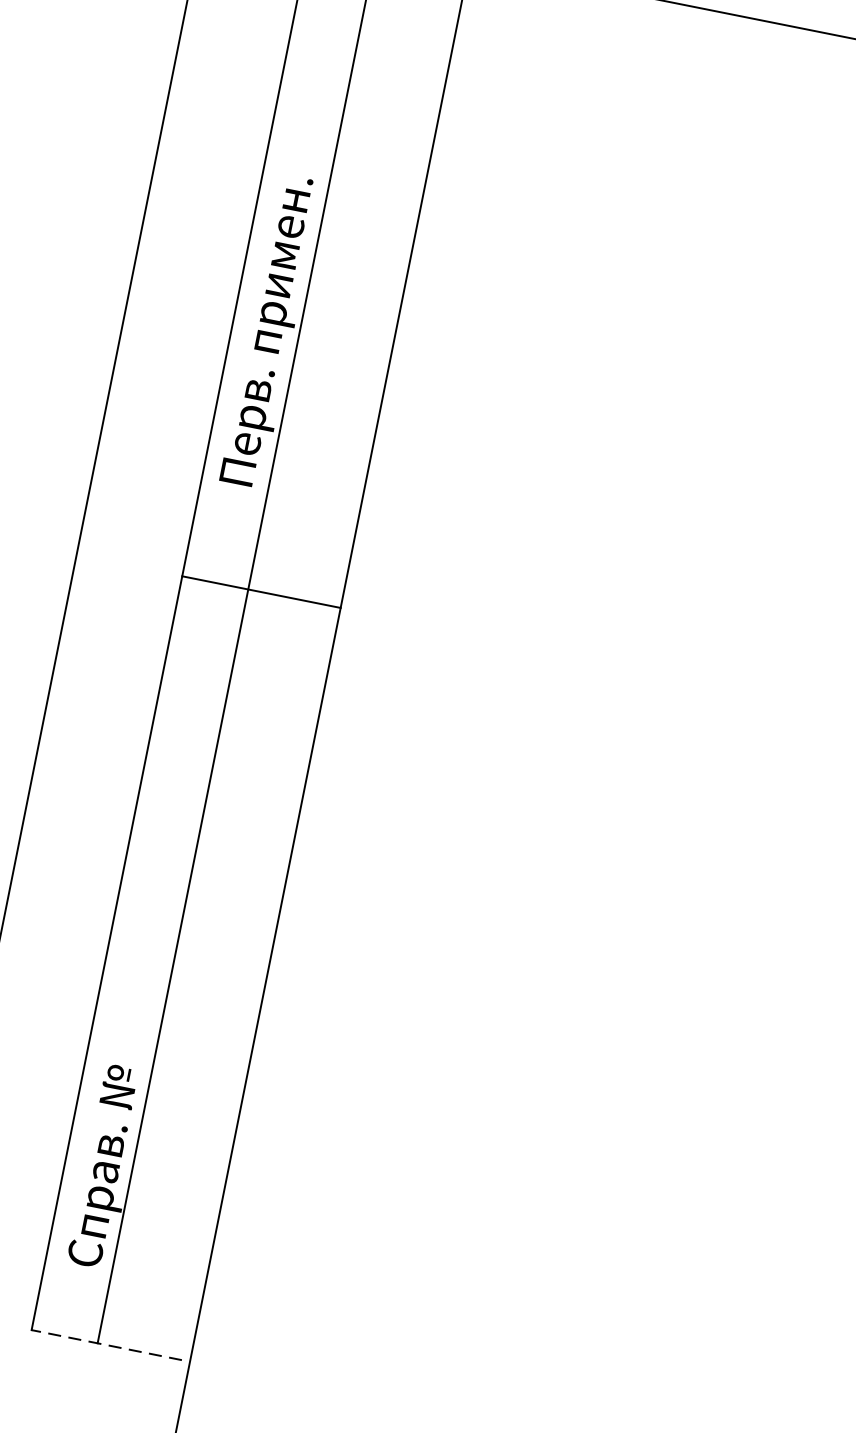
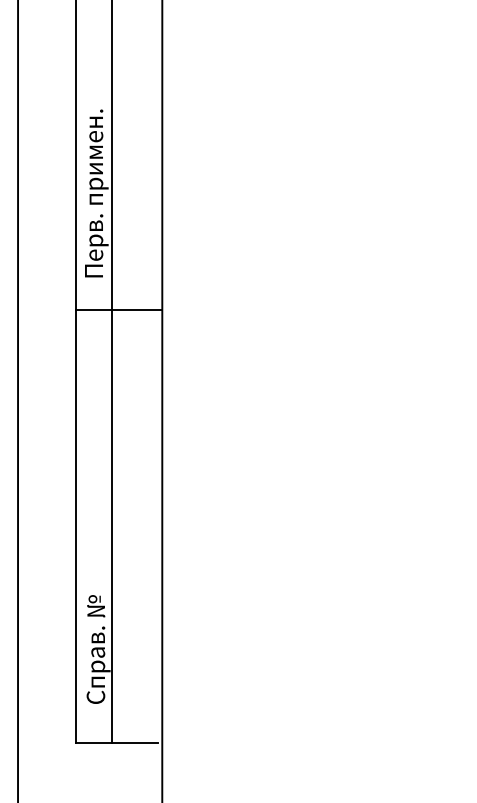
line: (260, 591) -> (118, 310), moved
line: (106, 1345) -> (116, 743), dashed -> solid

